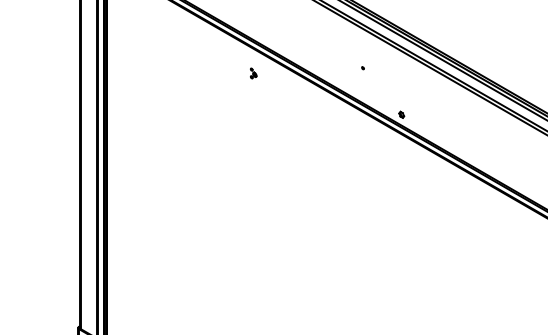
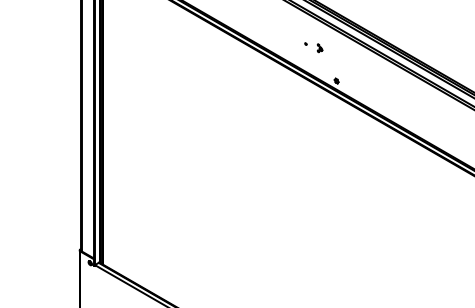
part: (252, 73) -> (319, 48), moved

